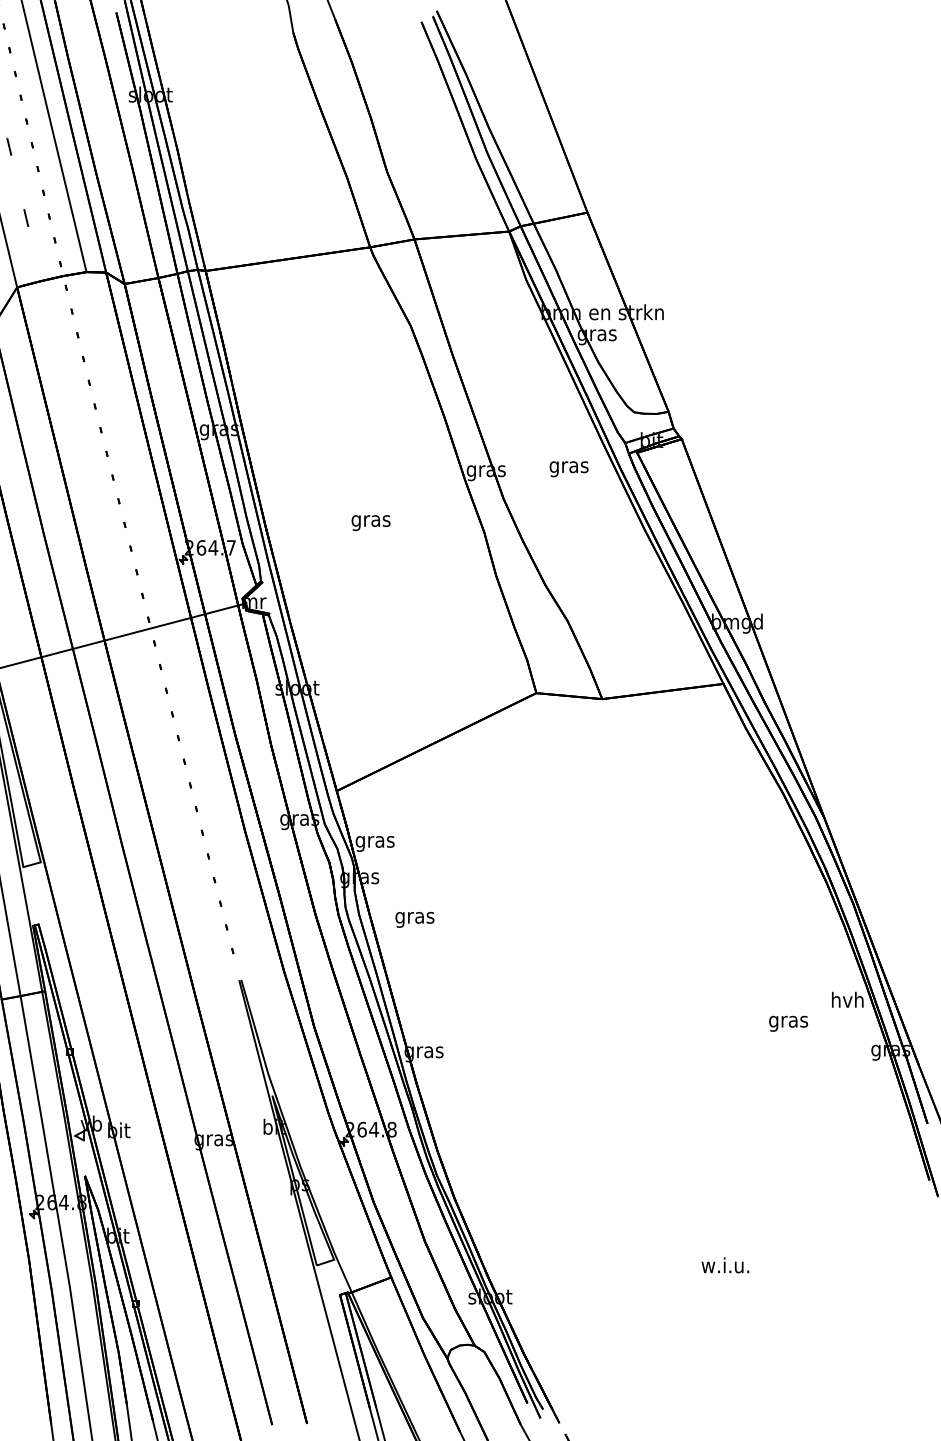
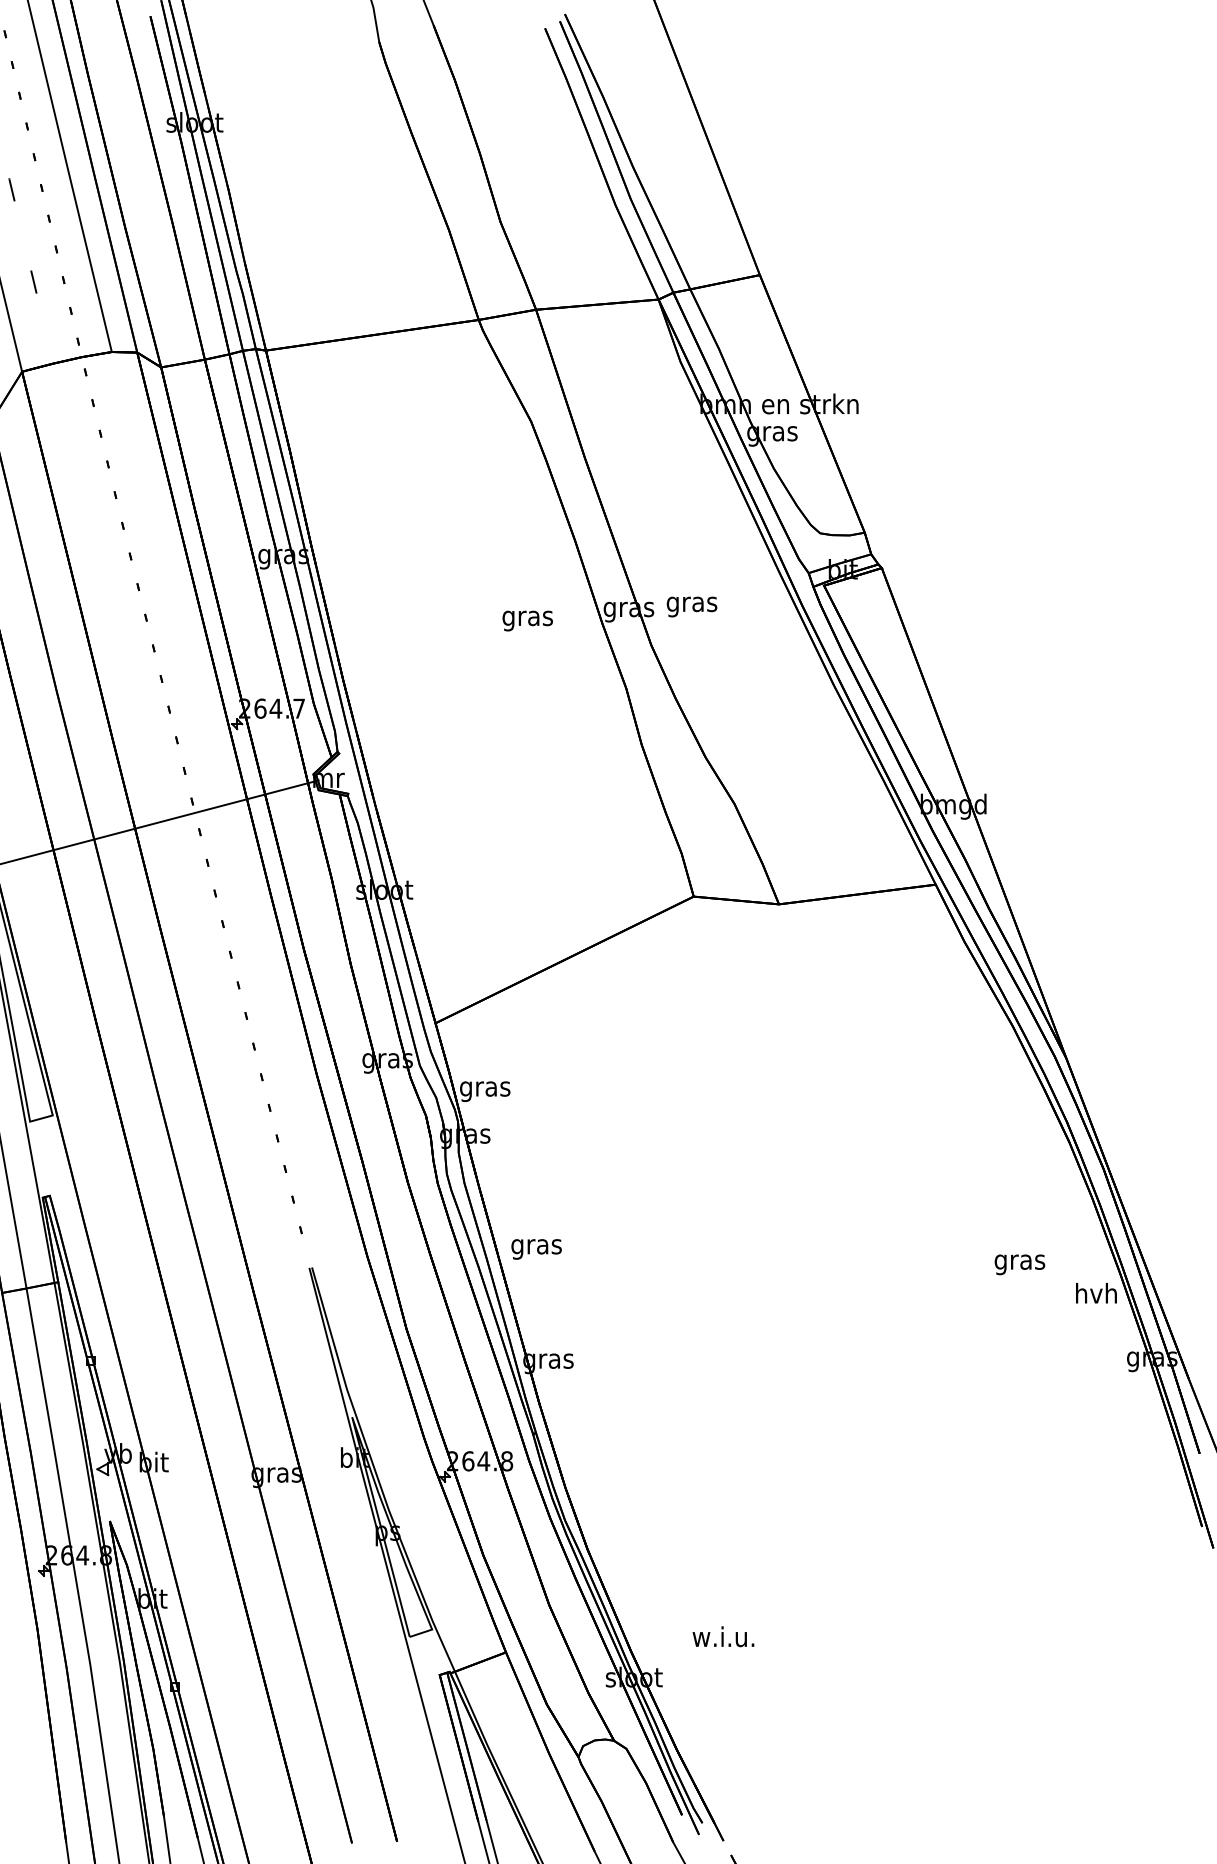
text: (568, 469) -> (691, 607), moved
text: (370, 523) -> (527, 621), moved
text: (414, 919) -> (536, 1248), moved
text: (788, 1023) -> (1019, 1264), moved
text: (725, 1265) -> (723, 1636), moved

